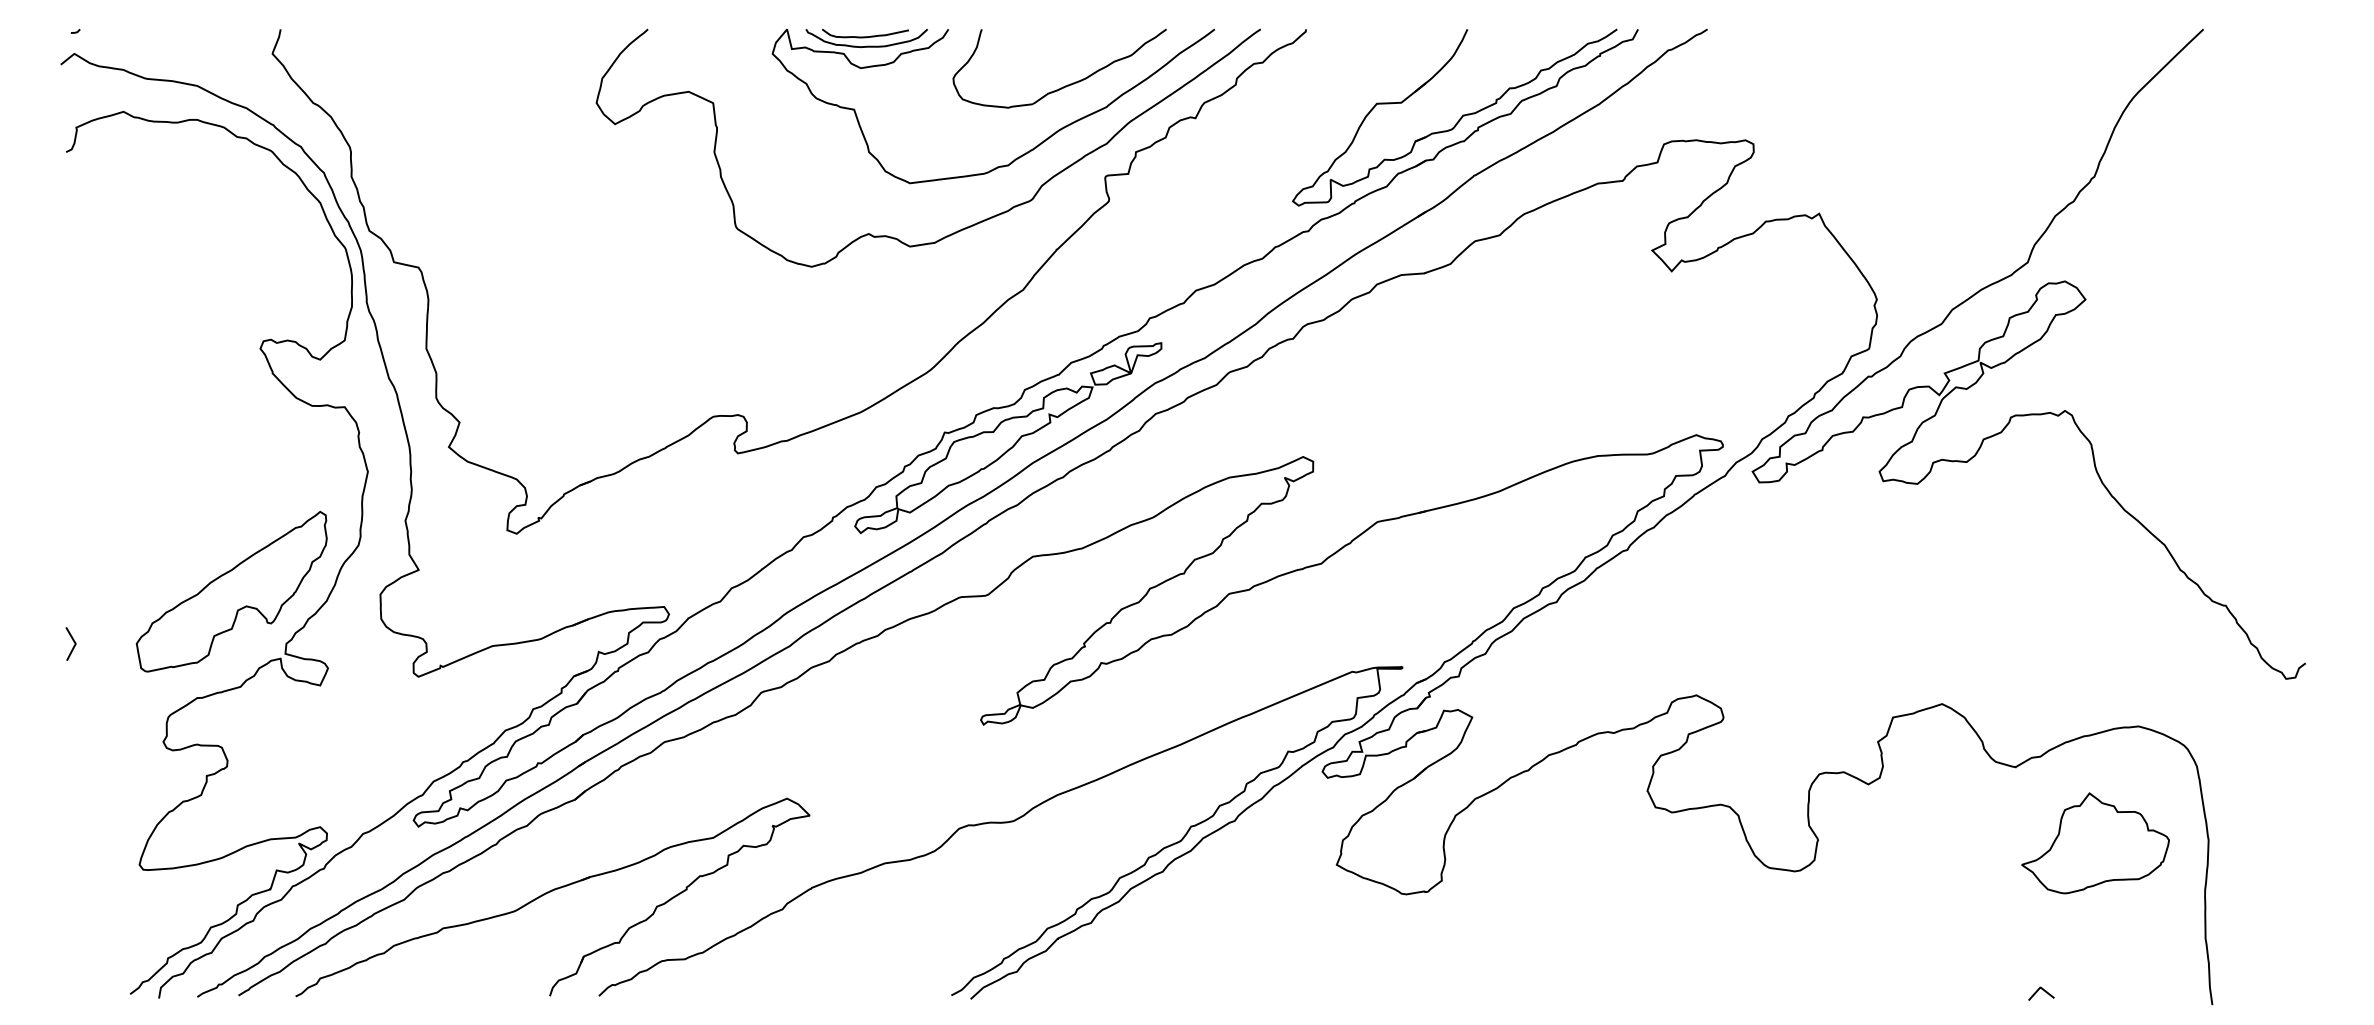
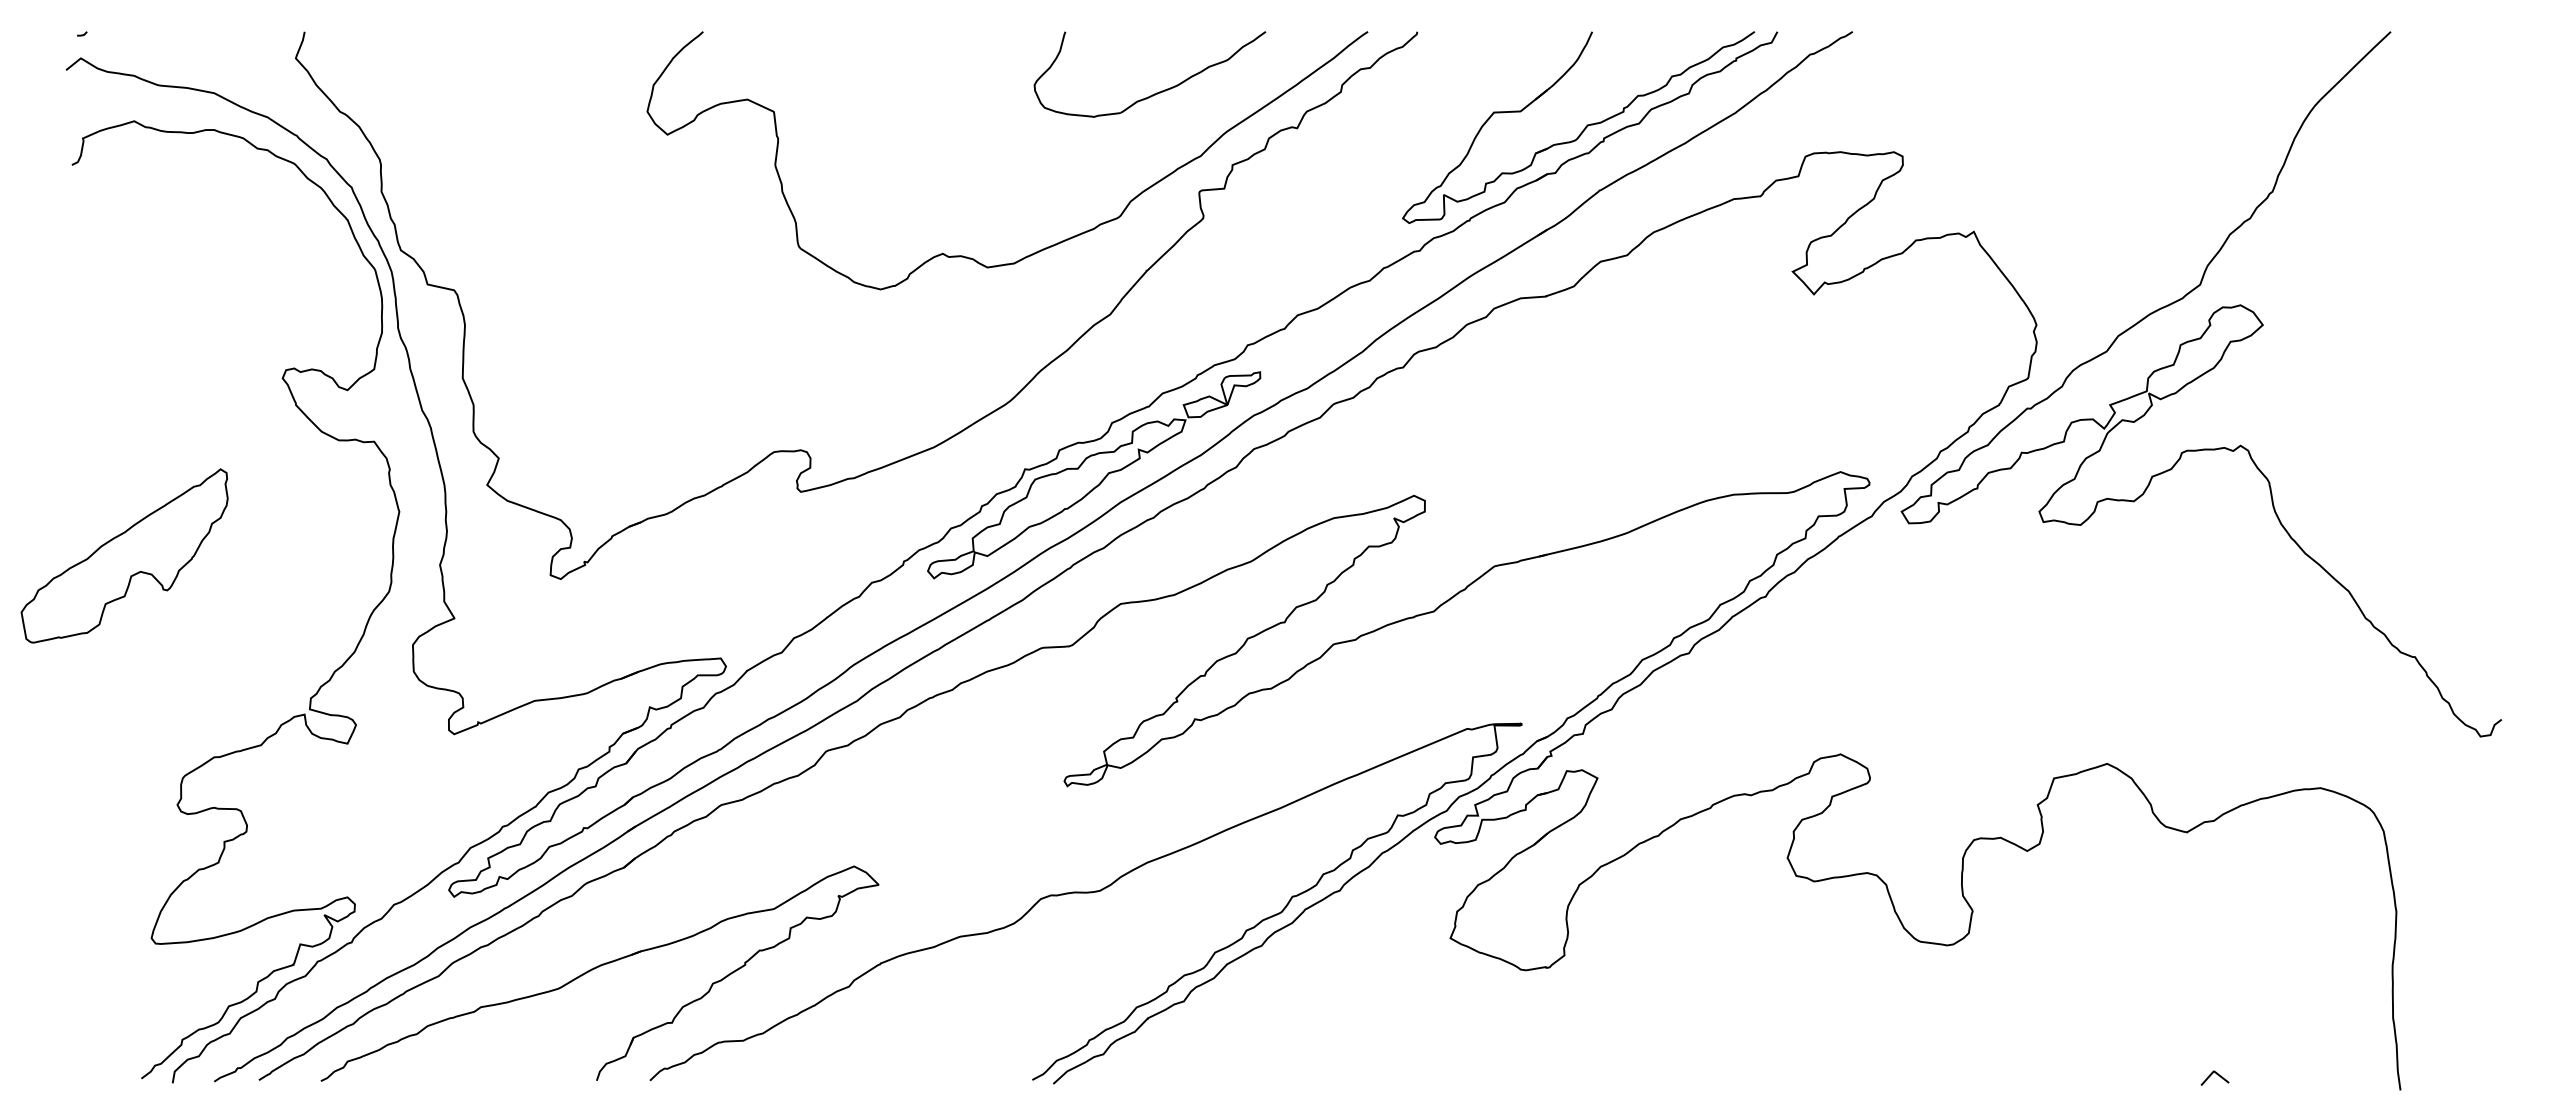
part: (1020, 155) -> (1107, 168), removed
part: (231, 591) -> (124, 555), moved
curve: (74, 642) -> (80, 697), removed
part: (2095, 842) -> (2273, 914), removed

